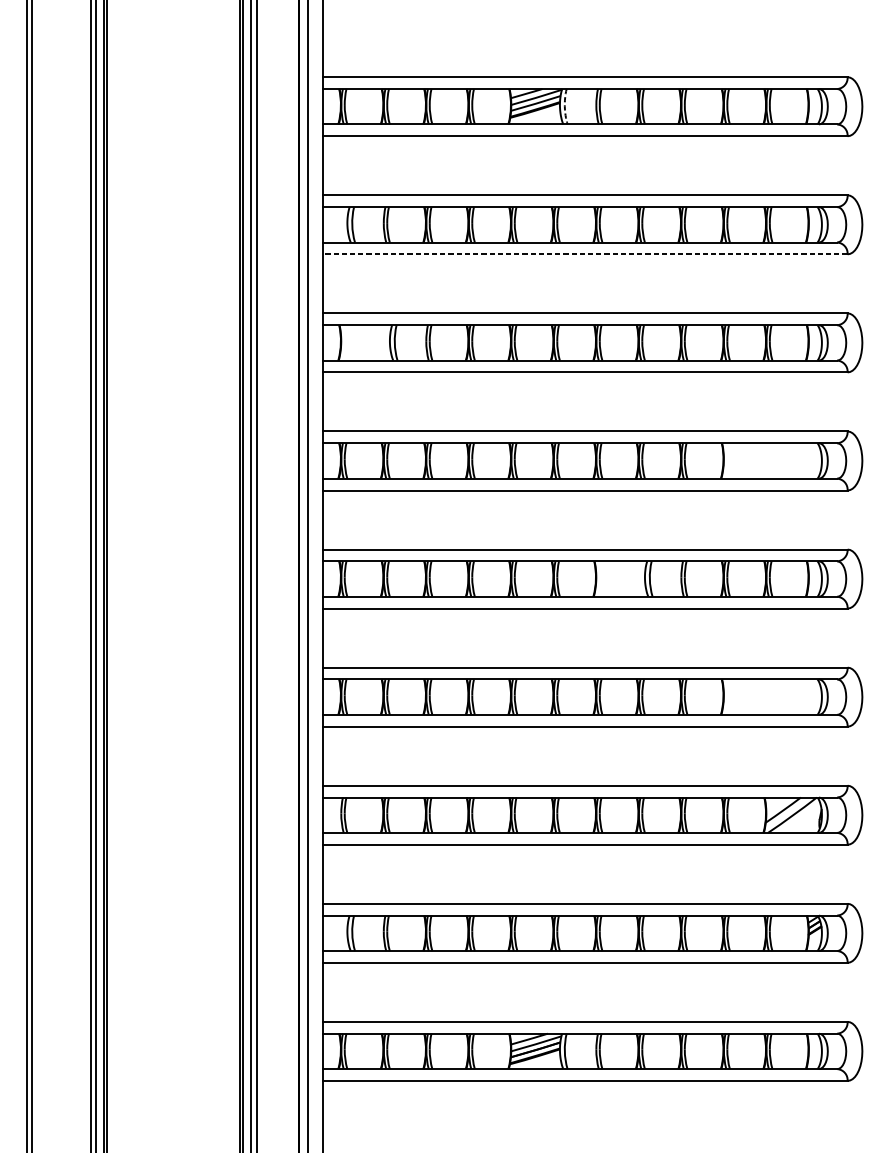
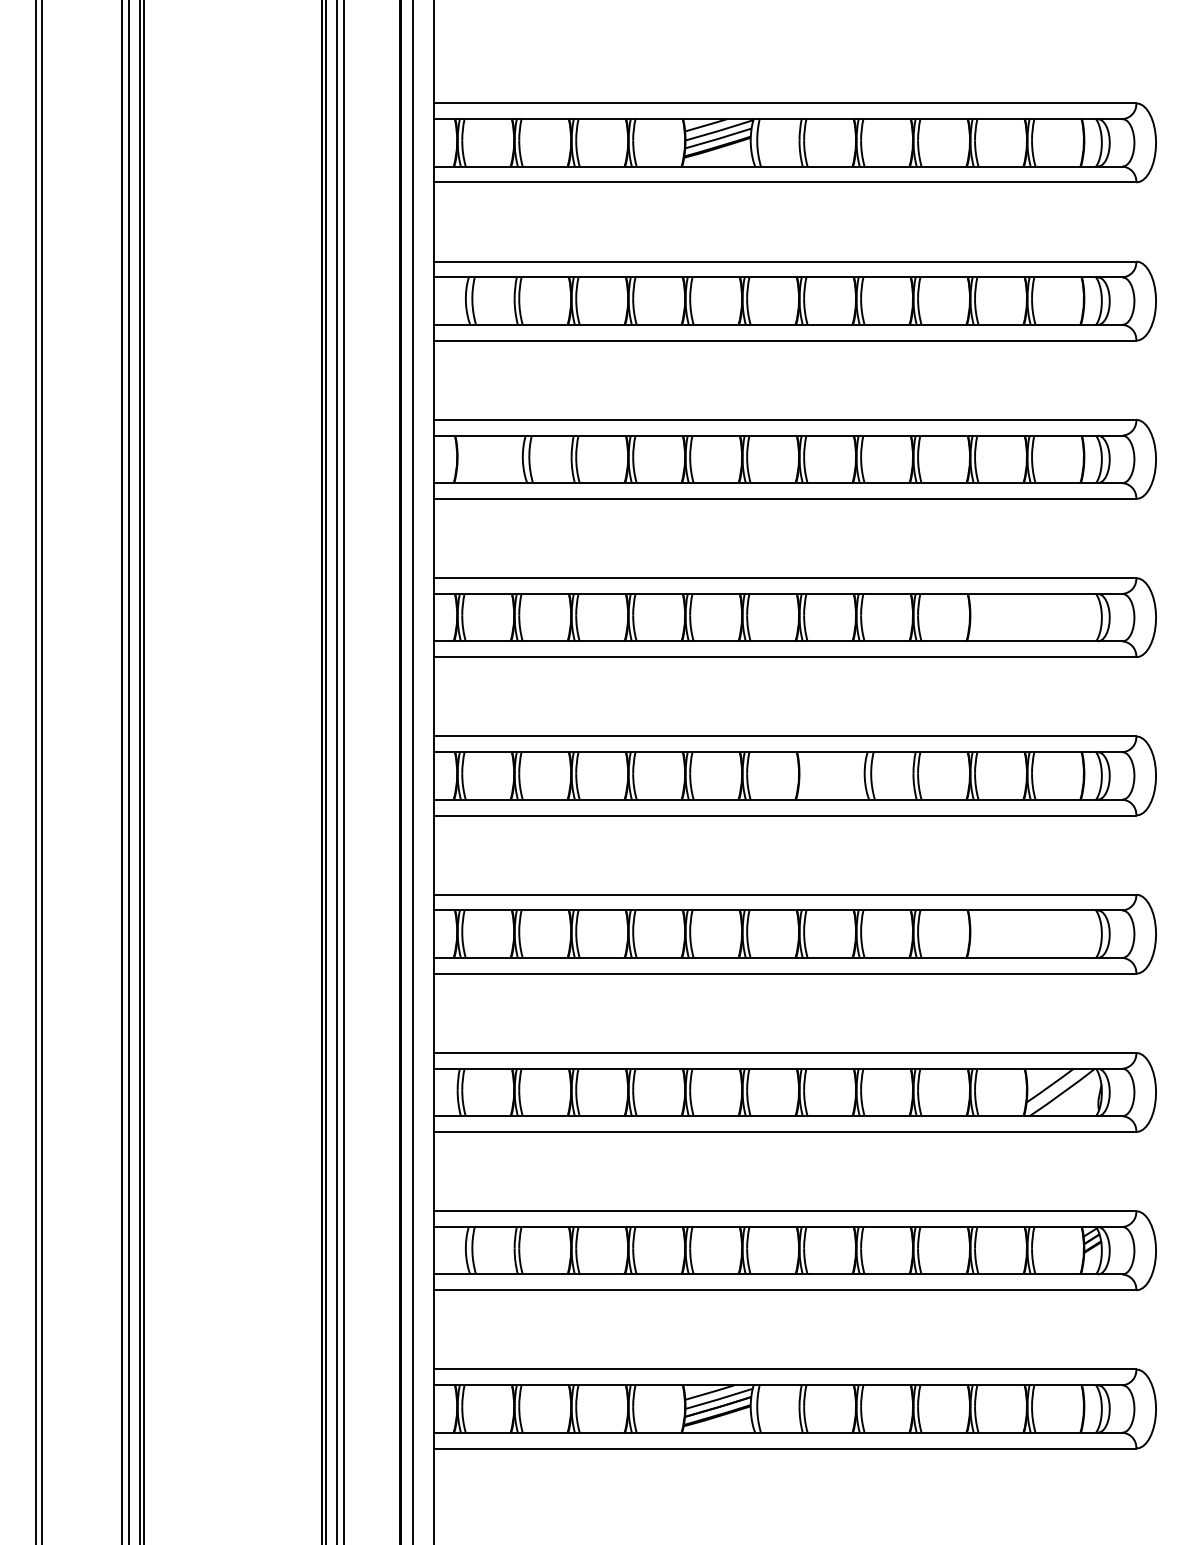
arc: (564, 106) -> (757, 142), dashed -> solid
line: (585, 254) -> (784, 340), dashed -> solid

